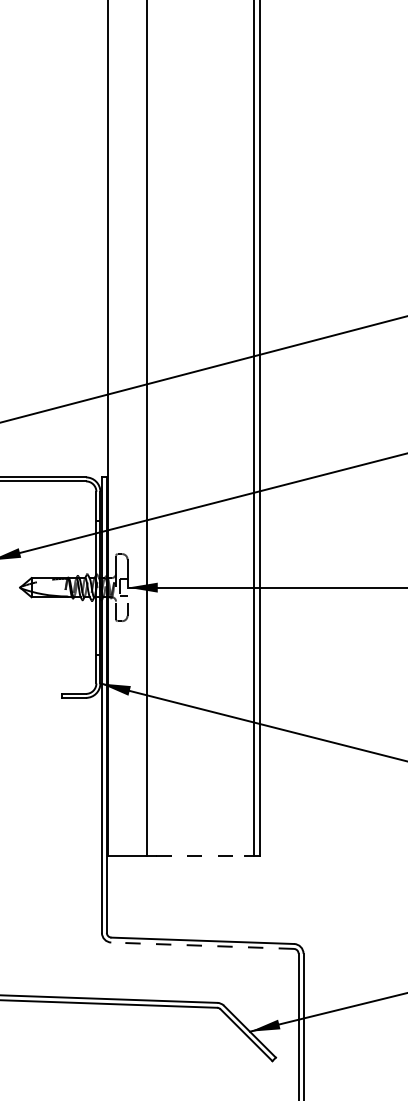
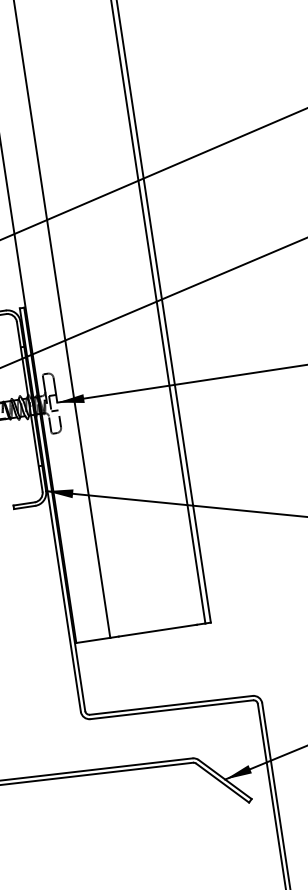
line: (200, 856) -> (157, 630), dashed -> solid
line: (202, 945) -> (171, 709), dashed -> solid

